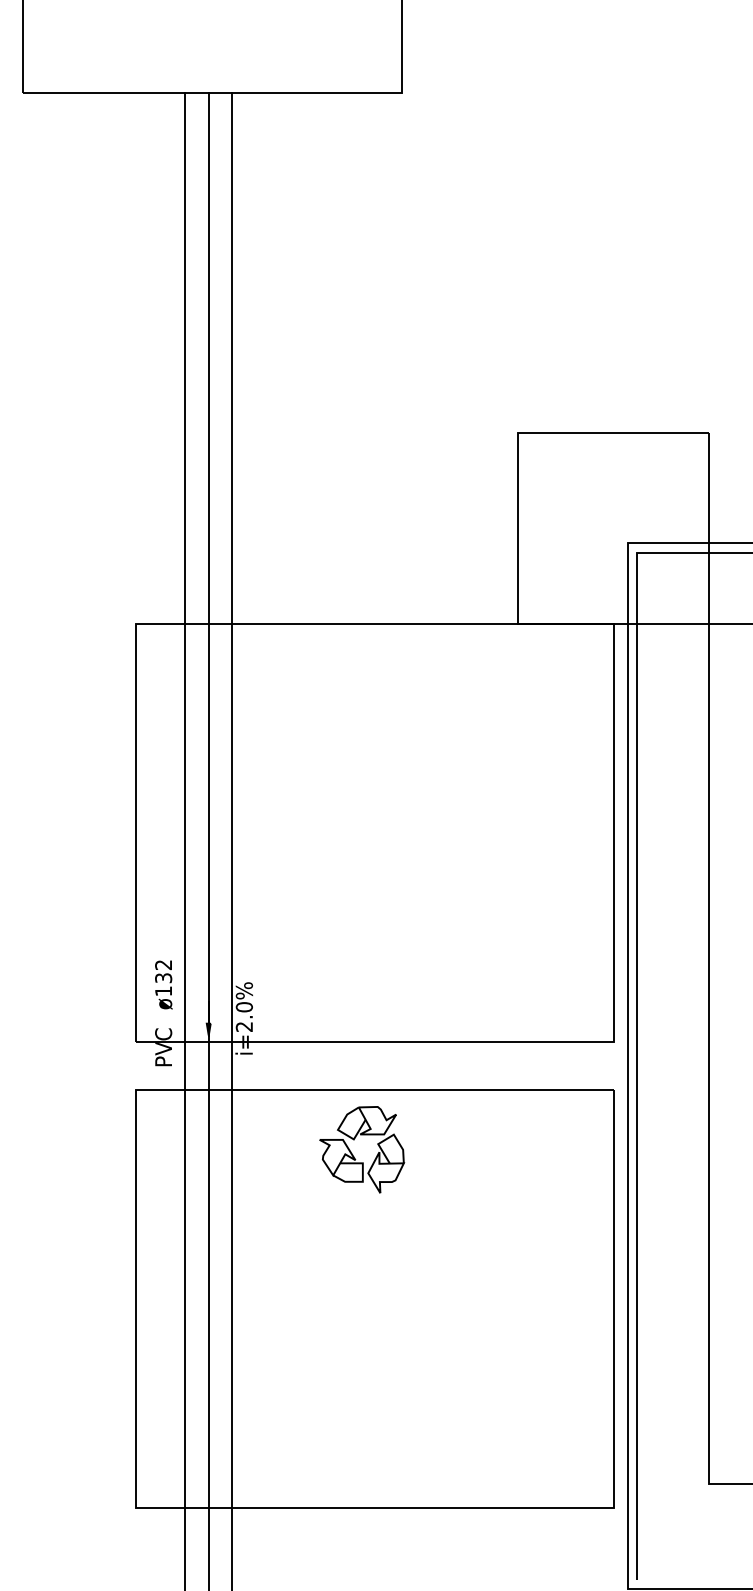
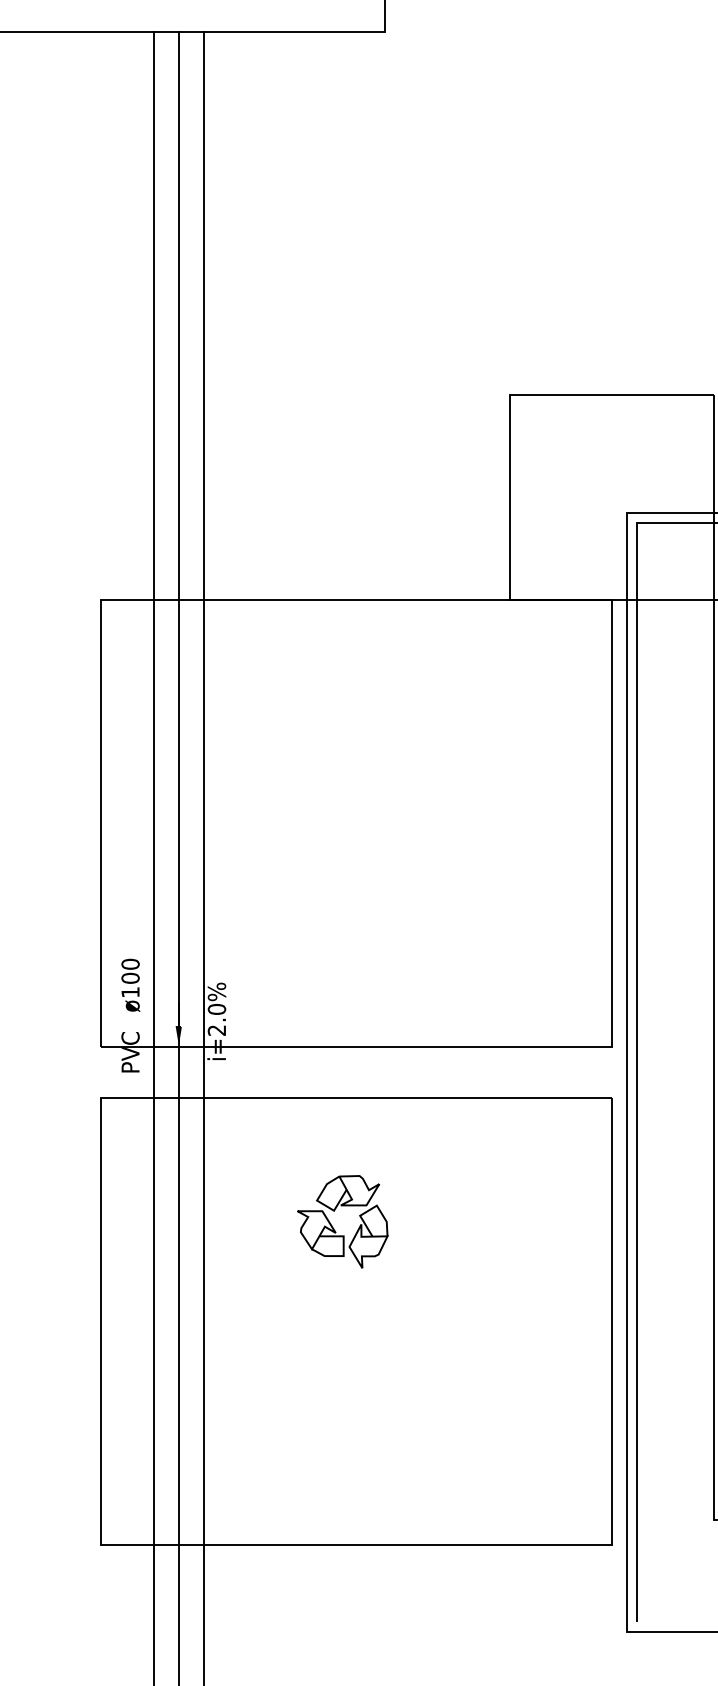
text: (163, 971) -> (130, 971), ø132 -> ø100
part: (353, 1154) -> (333, 1226), moved

